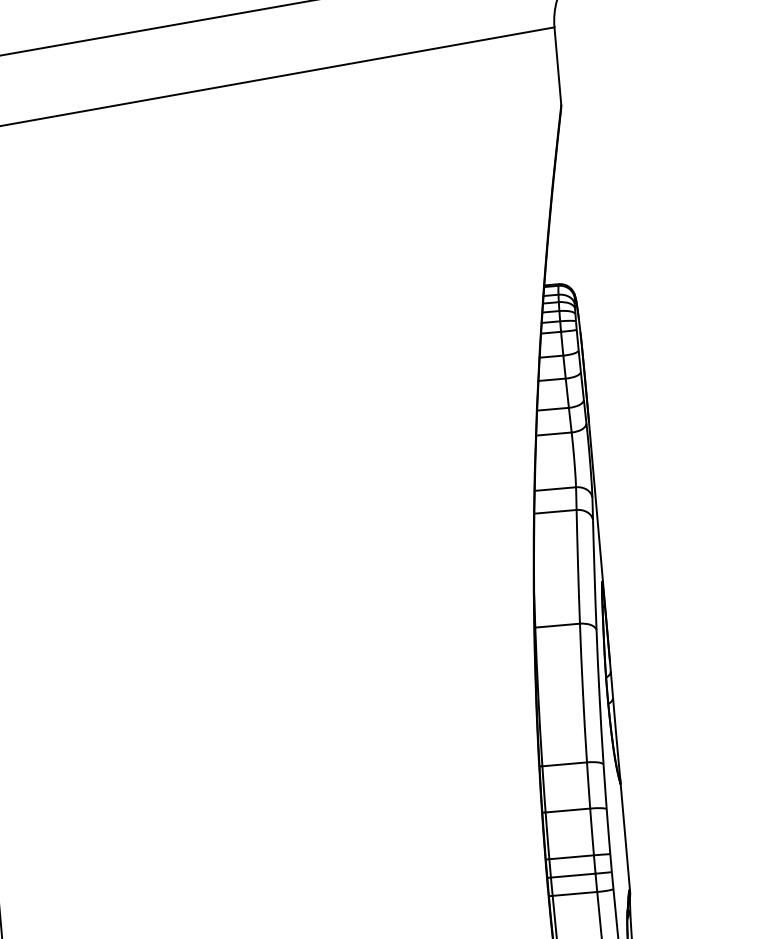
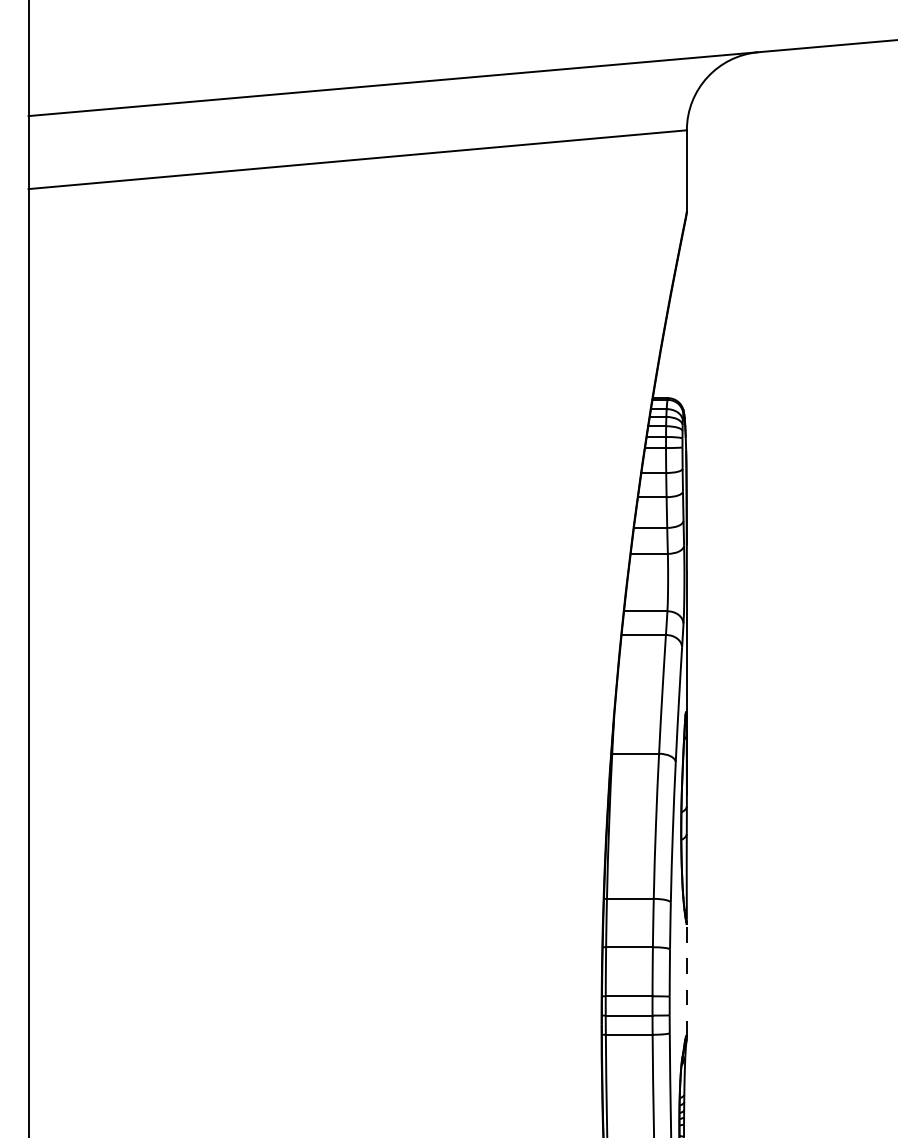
line: (624, 835) -> (686, 978), solid -> dashed

